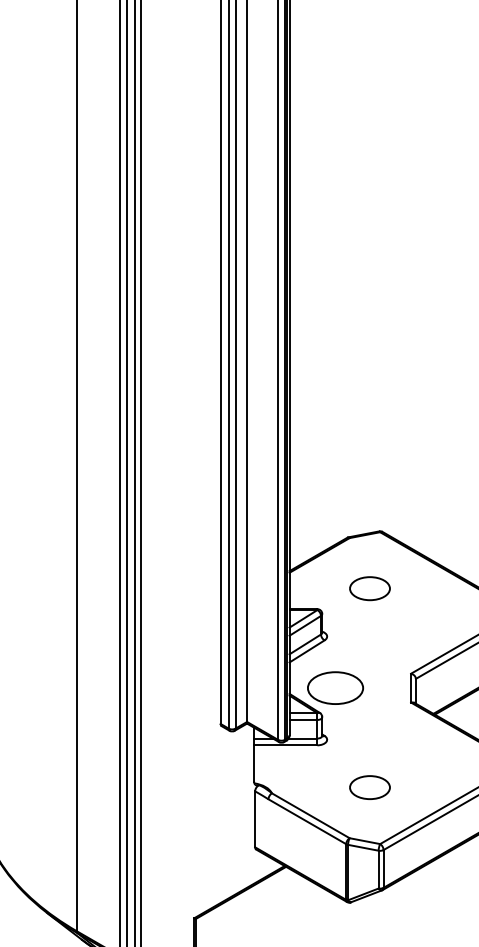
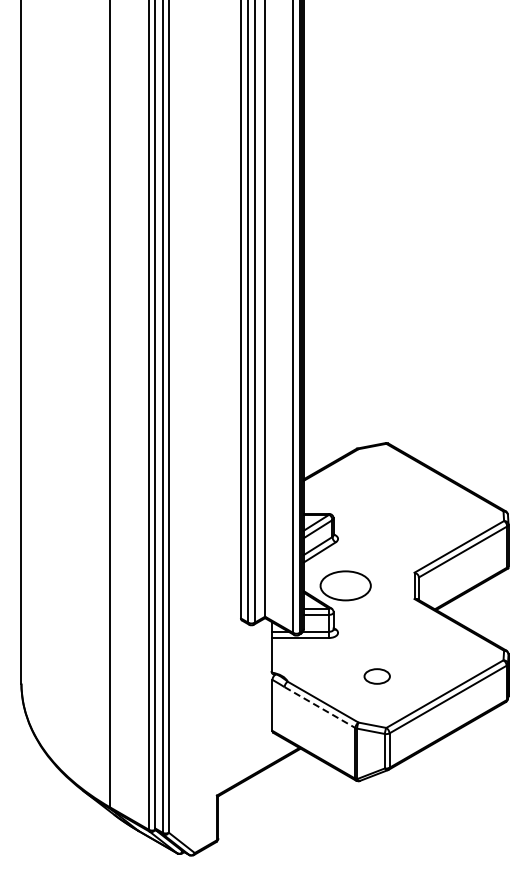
part: (370, 587) -> (377, 494), removed
part: (370, 787) -> (377, 676), size x0.7
line: (307, 821) -> (320, 707), solid -> dashed

